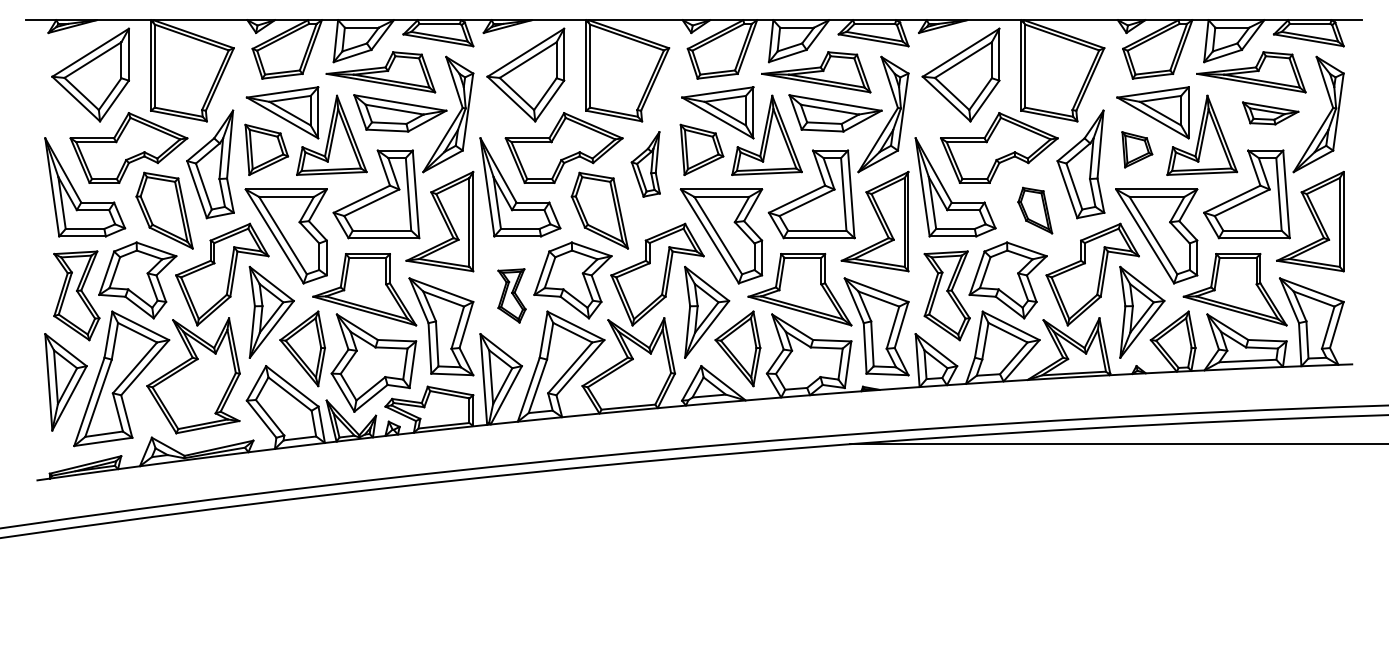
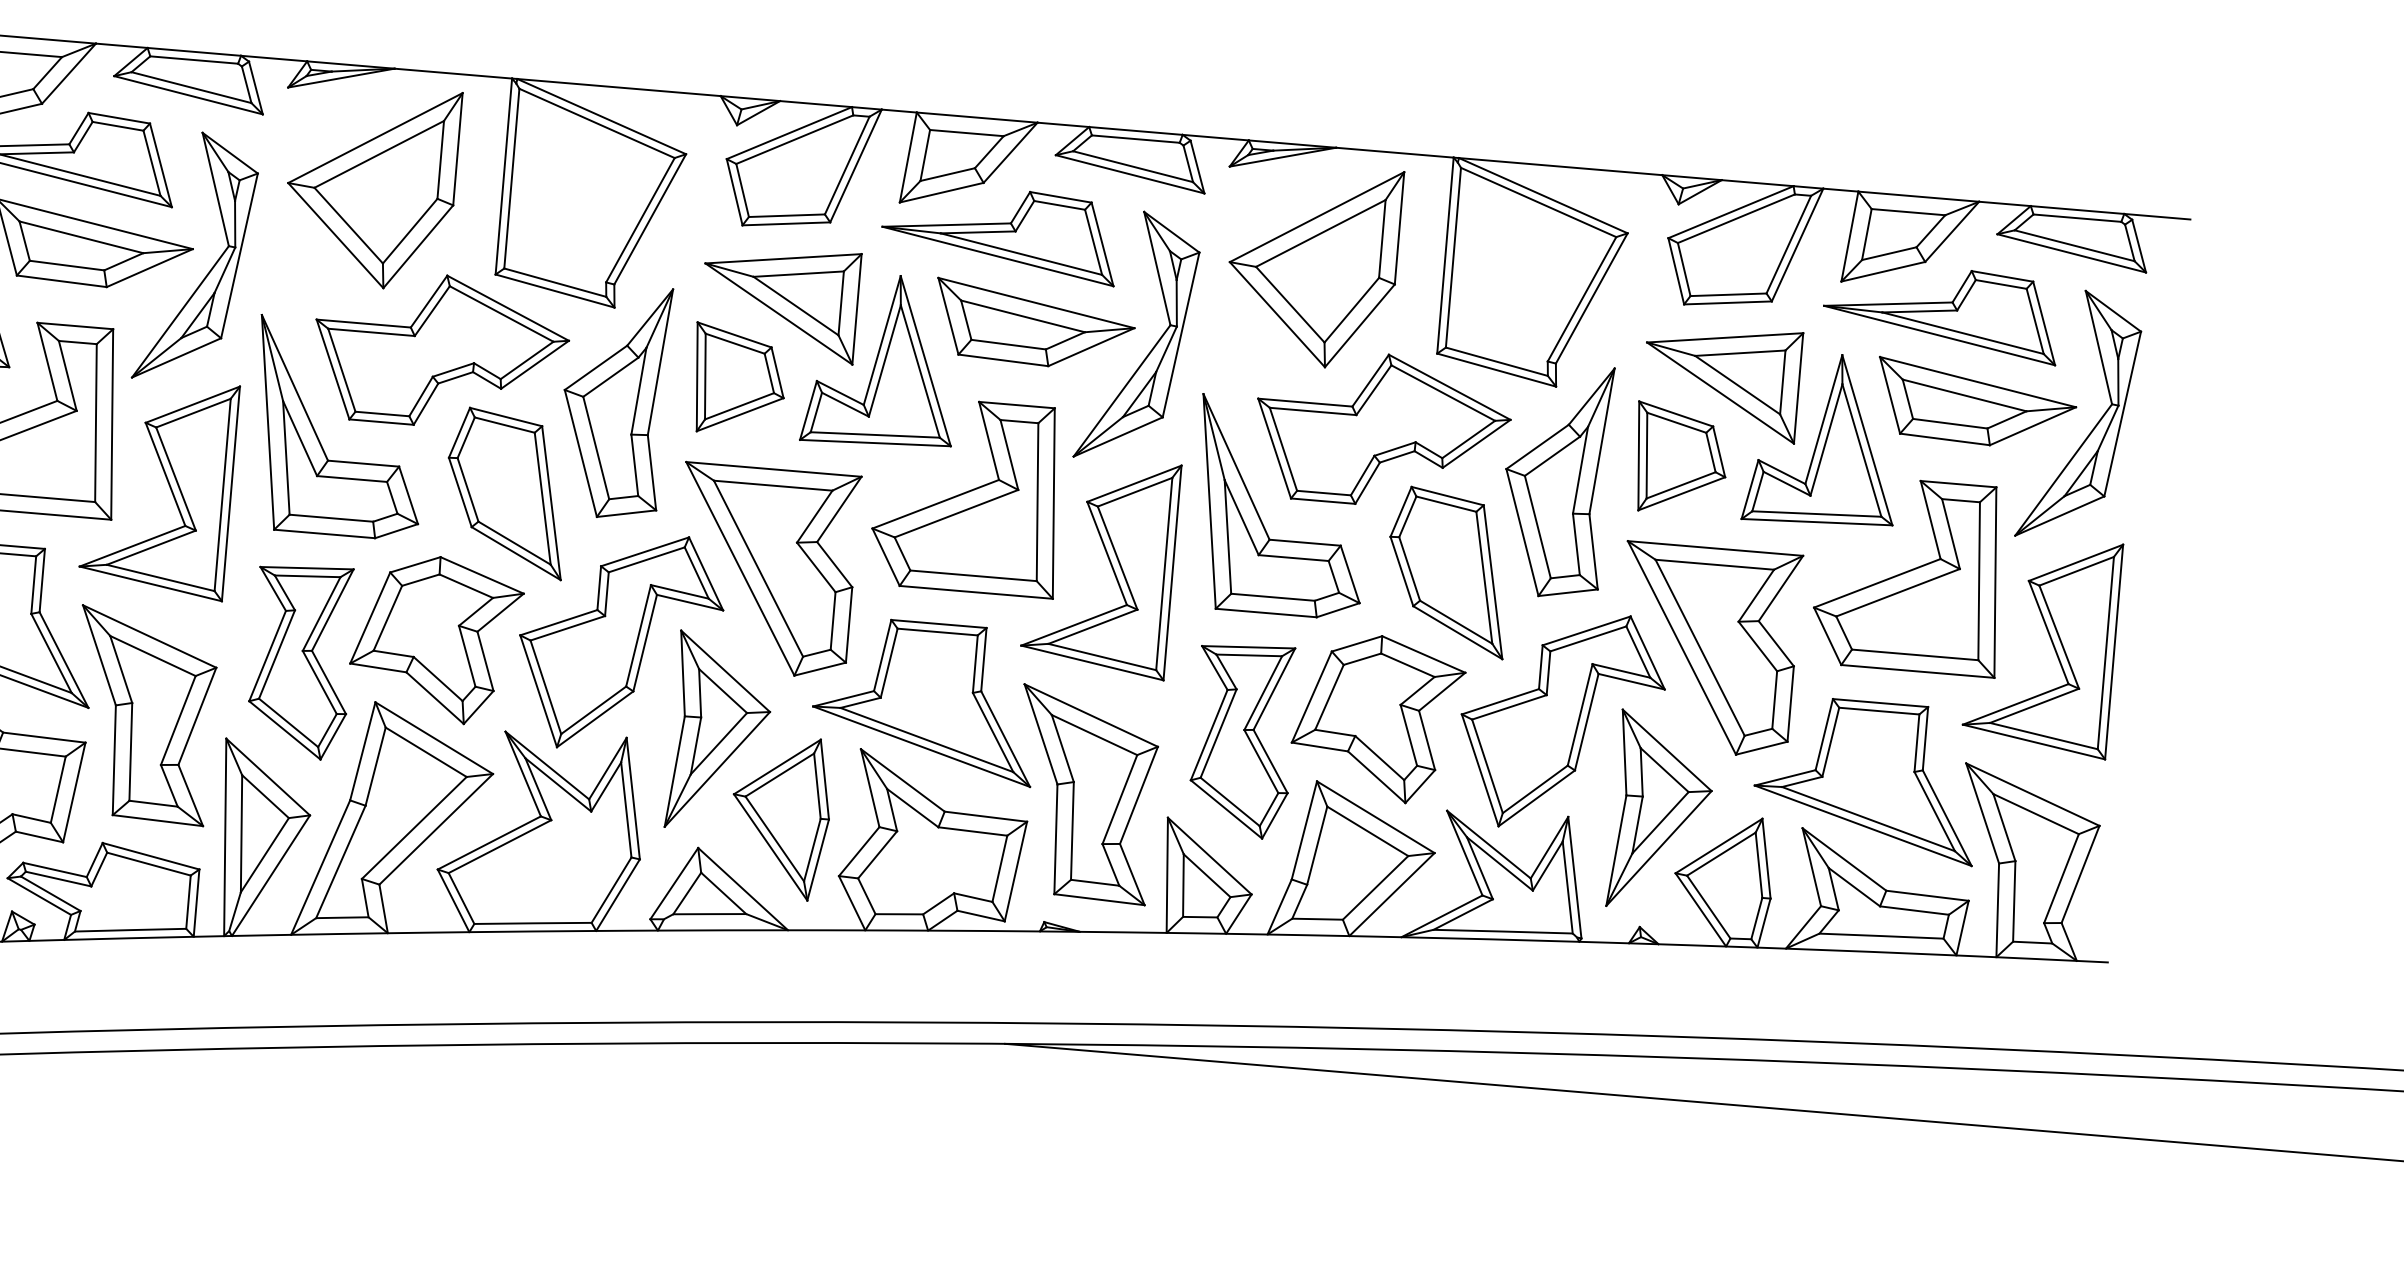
part: (1270, 113) -> (1975, 404), size x1.67
part: (1137, 149) -> (1681, 458), size x1.43
part: (645, 164) -> (614, 401), size x1.67
part: (1035, 210) -> (1449, 571), size x1.67
part: (511, 295) -> (300, 660), size x1.67

